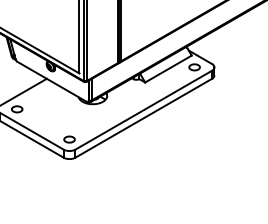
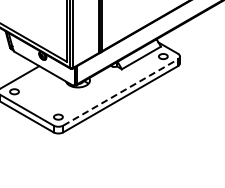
line: (144, 110) -> (121, 92), solid -> dashed

